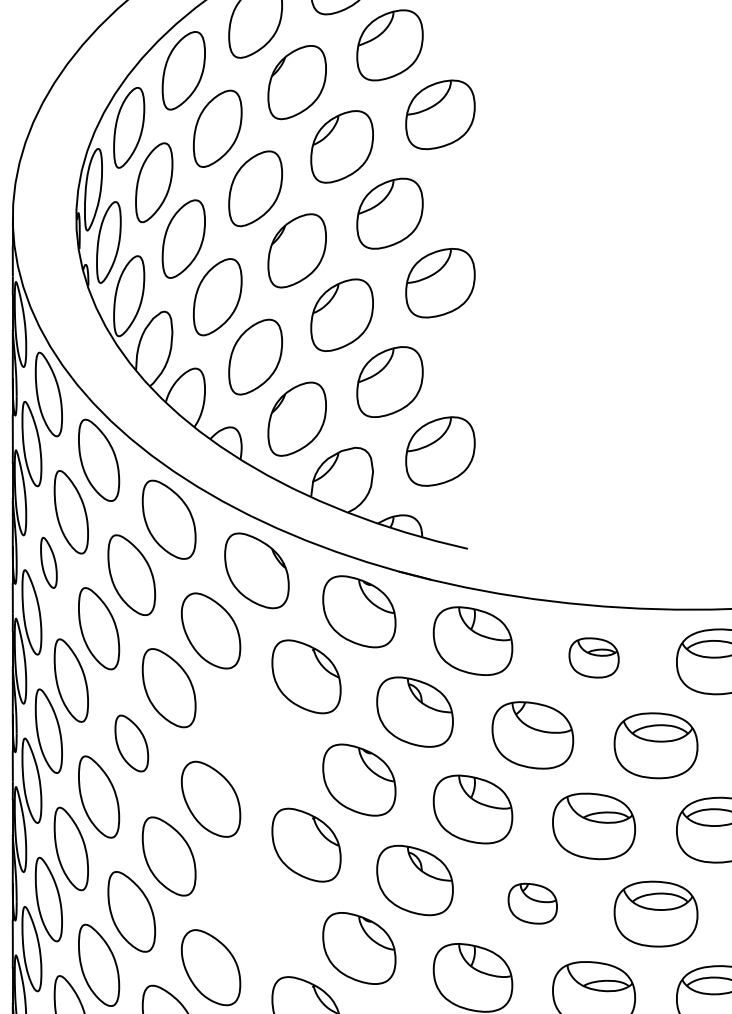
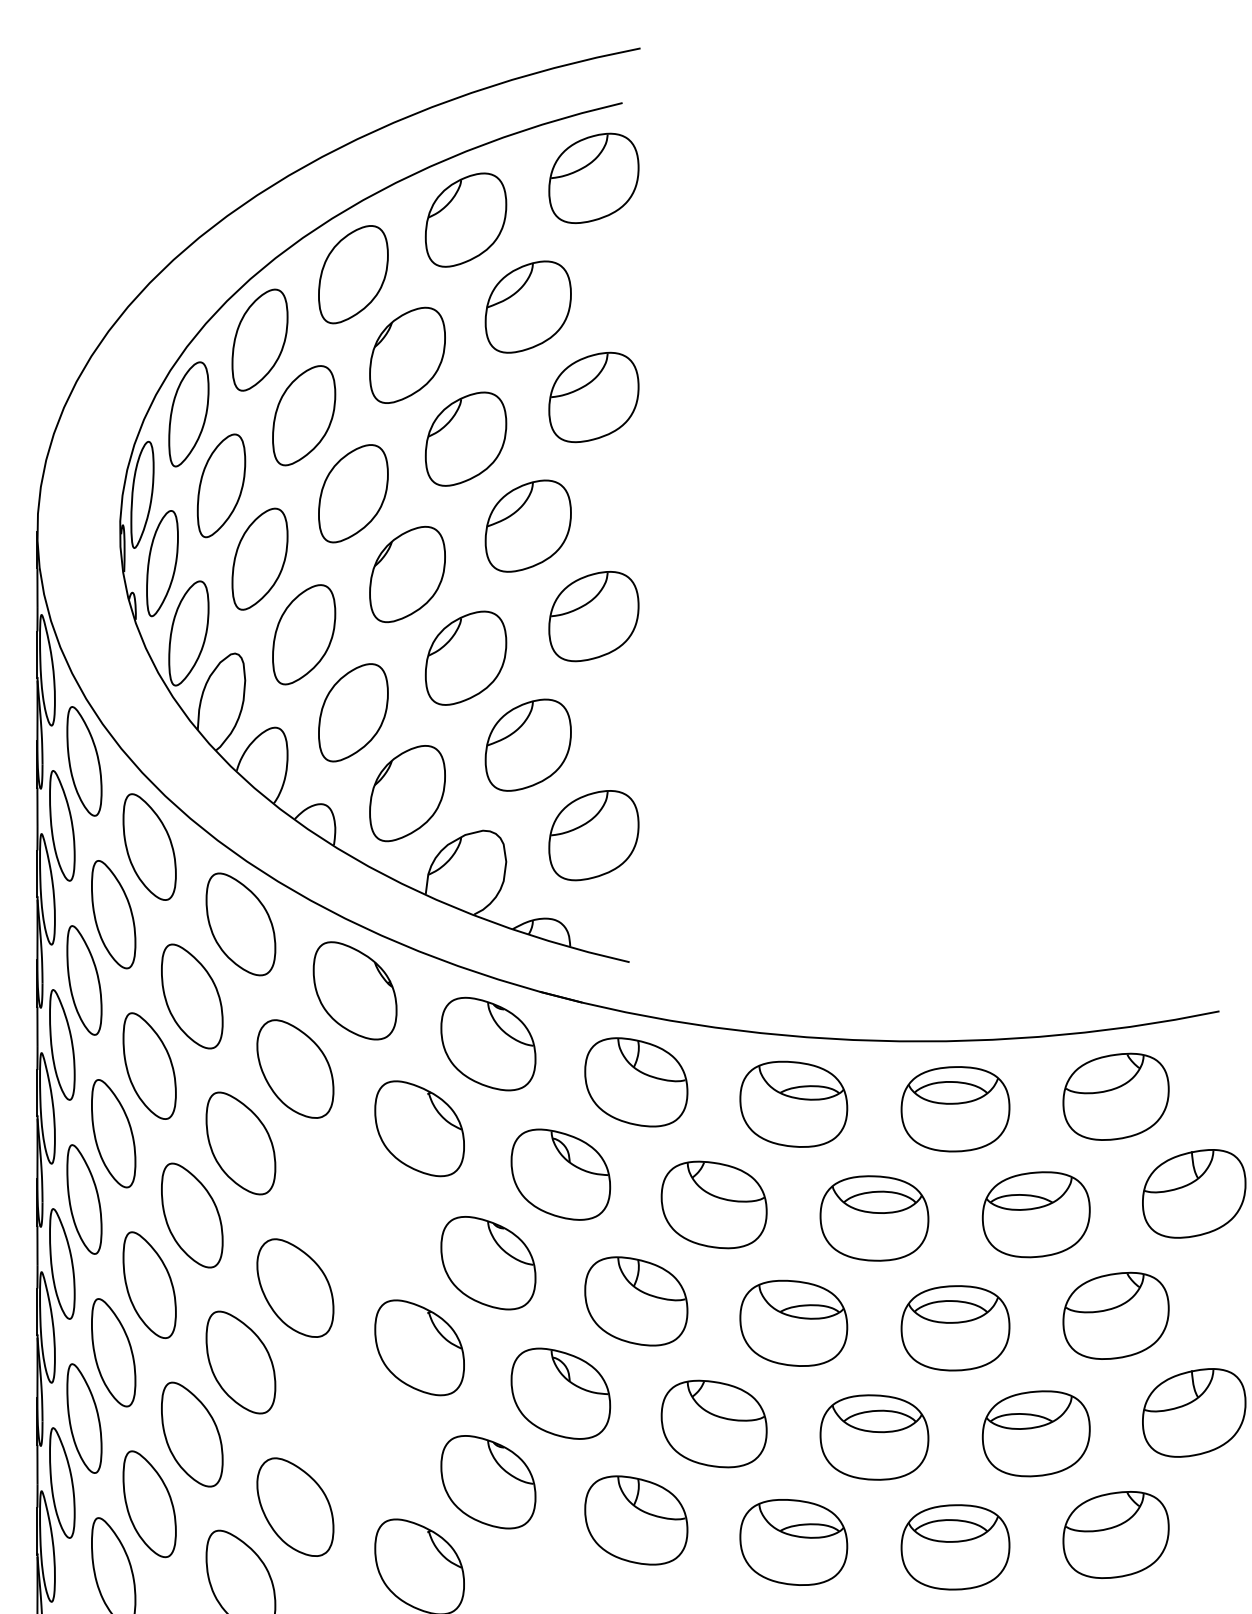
part: (48, 562) -> (84, 980), size x1.67
part: (593, 657) -> (793, 1103), size x1.67
part: (131, 743) -> (192, 1215), size x1.43
part: (532, 903) -> (713, 1423), size x1.67

